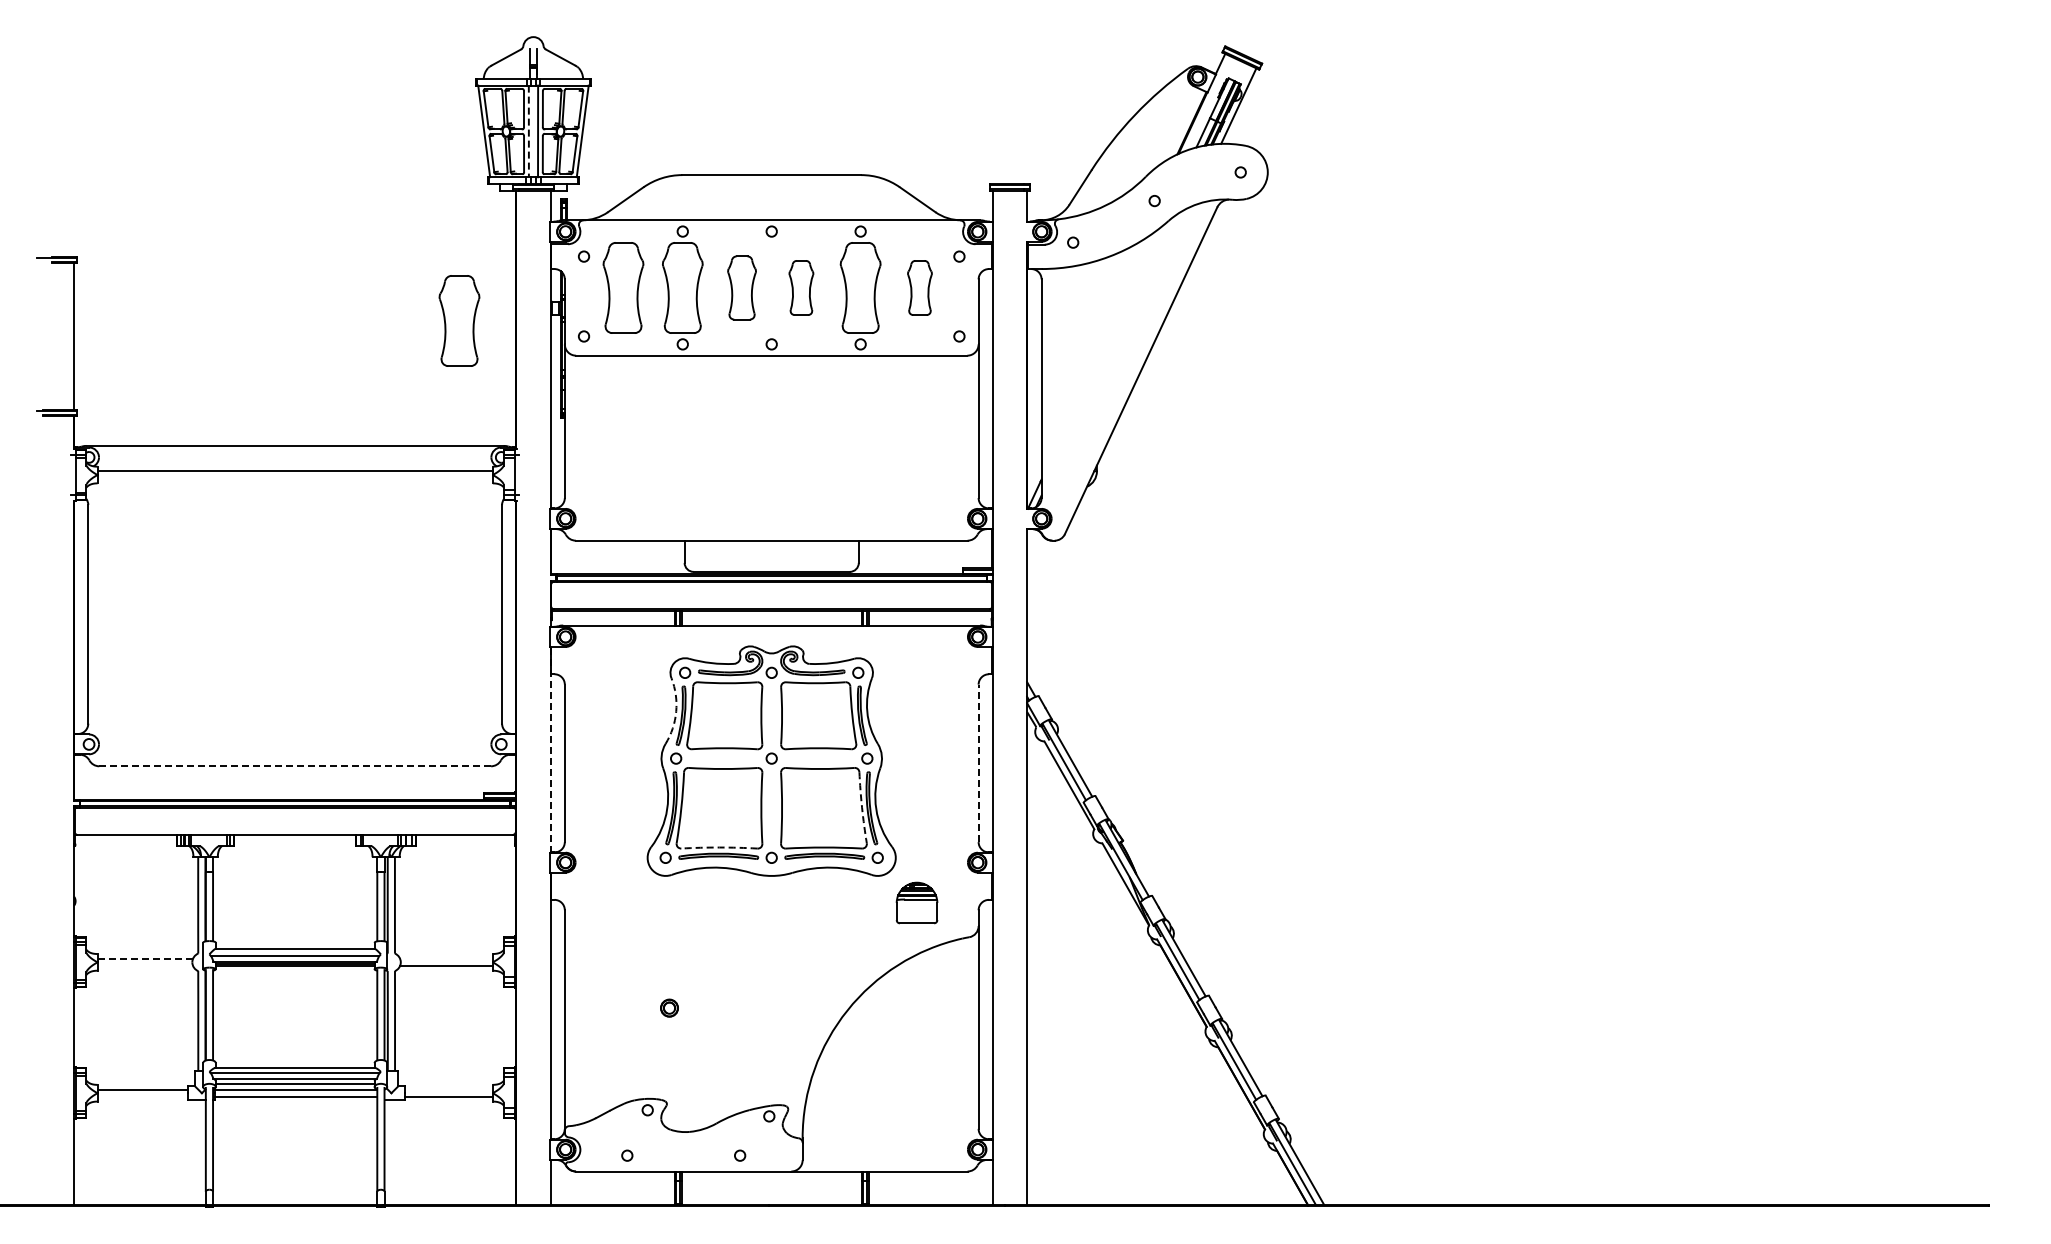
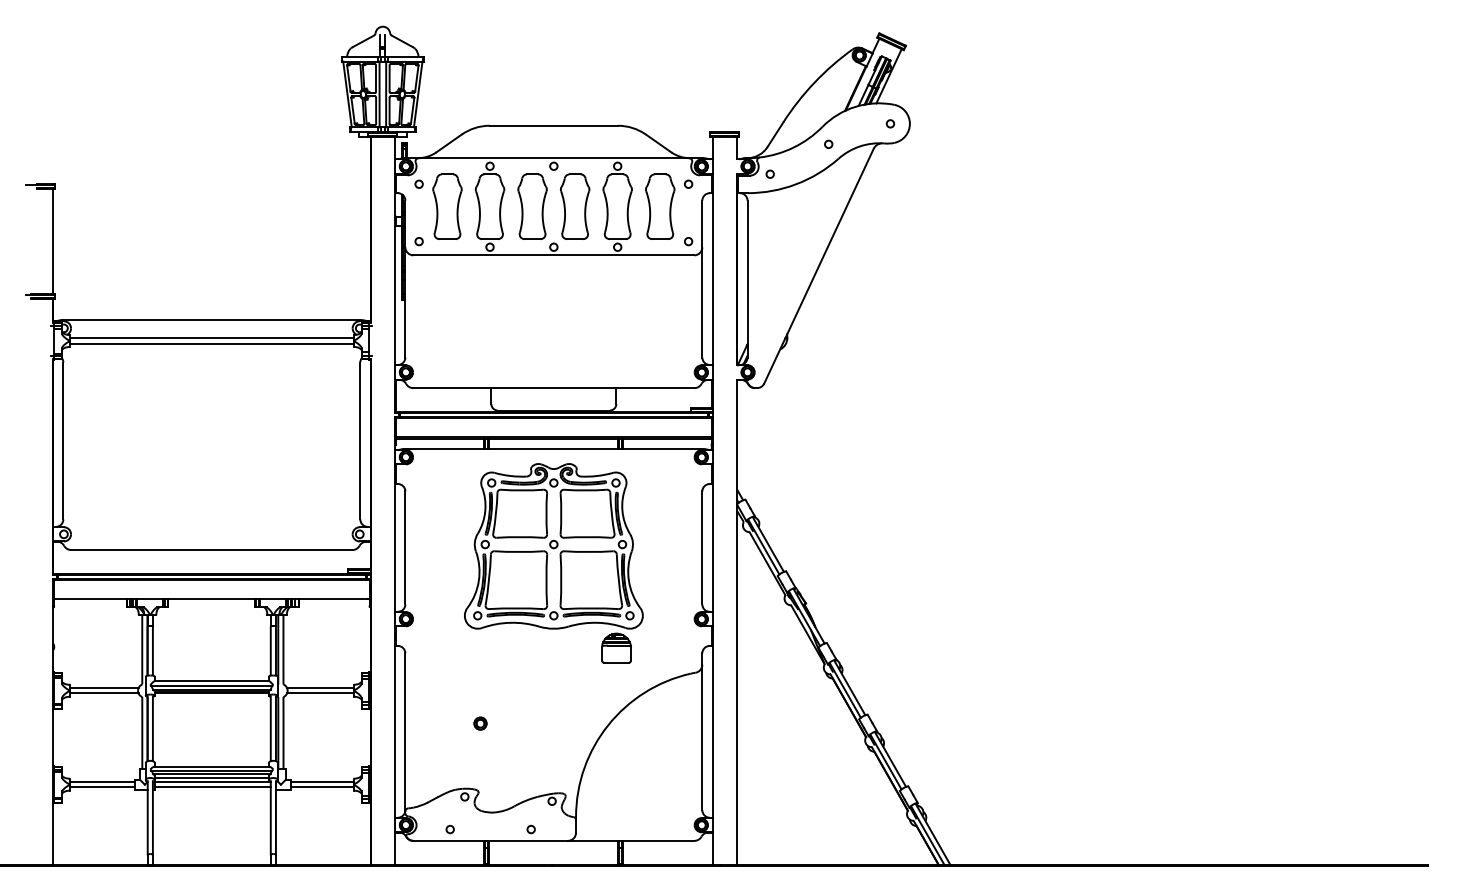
line: (528, 131) -> (379, 94), dashed -> solid
part: (741, 287) -> (532, 206), size x1.43
part: (801, 287) -> (575, 206), size x1.67
part: (919, 287) -> (659, 206), size x1.67
part: (459, 320) -> (329, 230), removed
line: (294, 478) -> (211, 343), added
arc: (676, 711) -> (485, 510), dashed -> solid
line: (550, 749) -> (395, 538), dashed -> solid
line: (978, 763) -> (702, 548), dashed -> solid
line: (295, 766) -> (212, 550), dashed -> solid
arc: (862, 807) -> (619, 579), dashed -> solid
arc: (719, 847) -> (516, 608), dashed -> solid
part: (916, 902) -> (616, 647), moved
line: (145, 958) -> (104, 688), dashed -> solid
line: (446, 958) -> (320, 688), added
line: (145, 965) -> (104, 693), added
line: (448, 1089) -> (321, 782), added
line: (142, 1096) -> (102, 787), added

